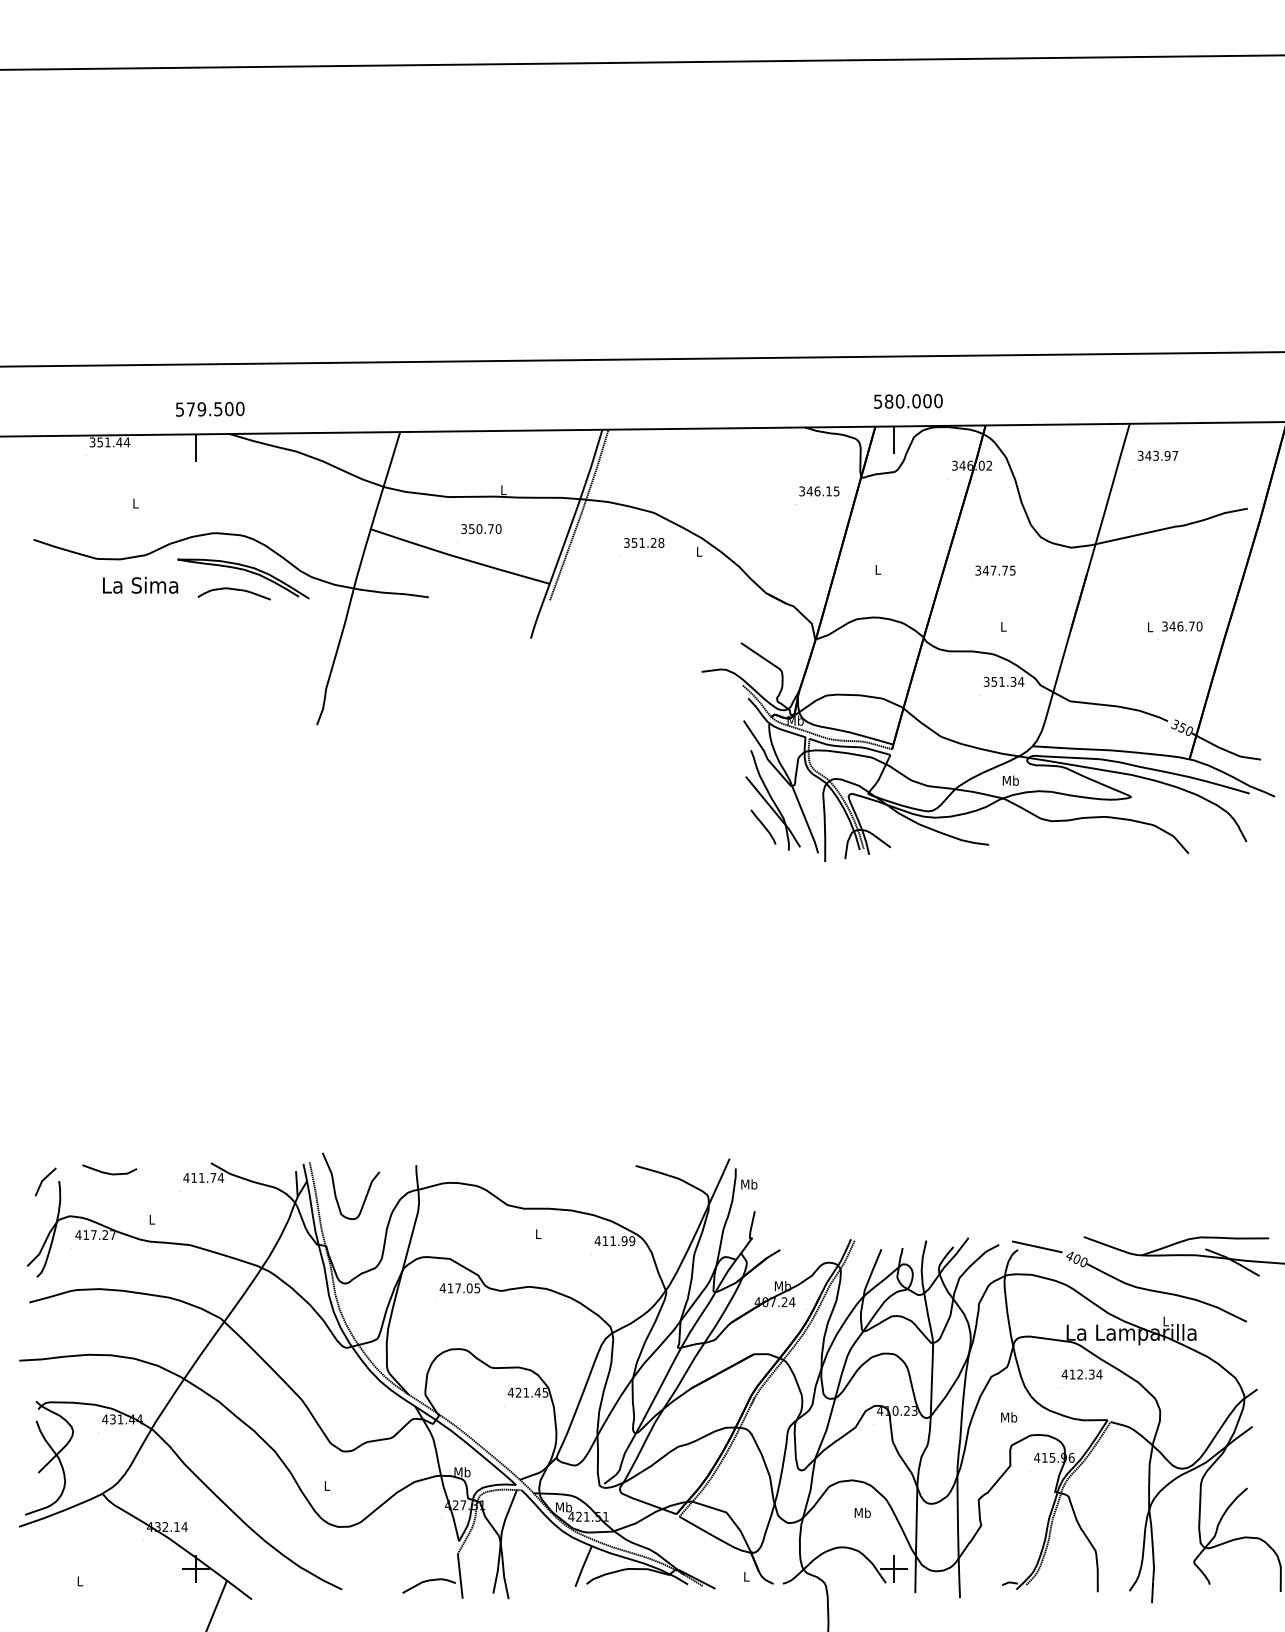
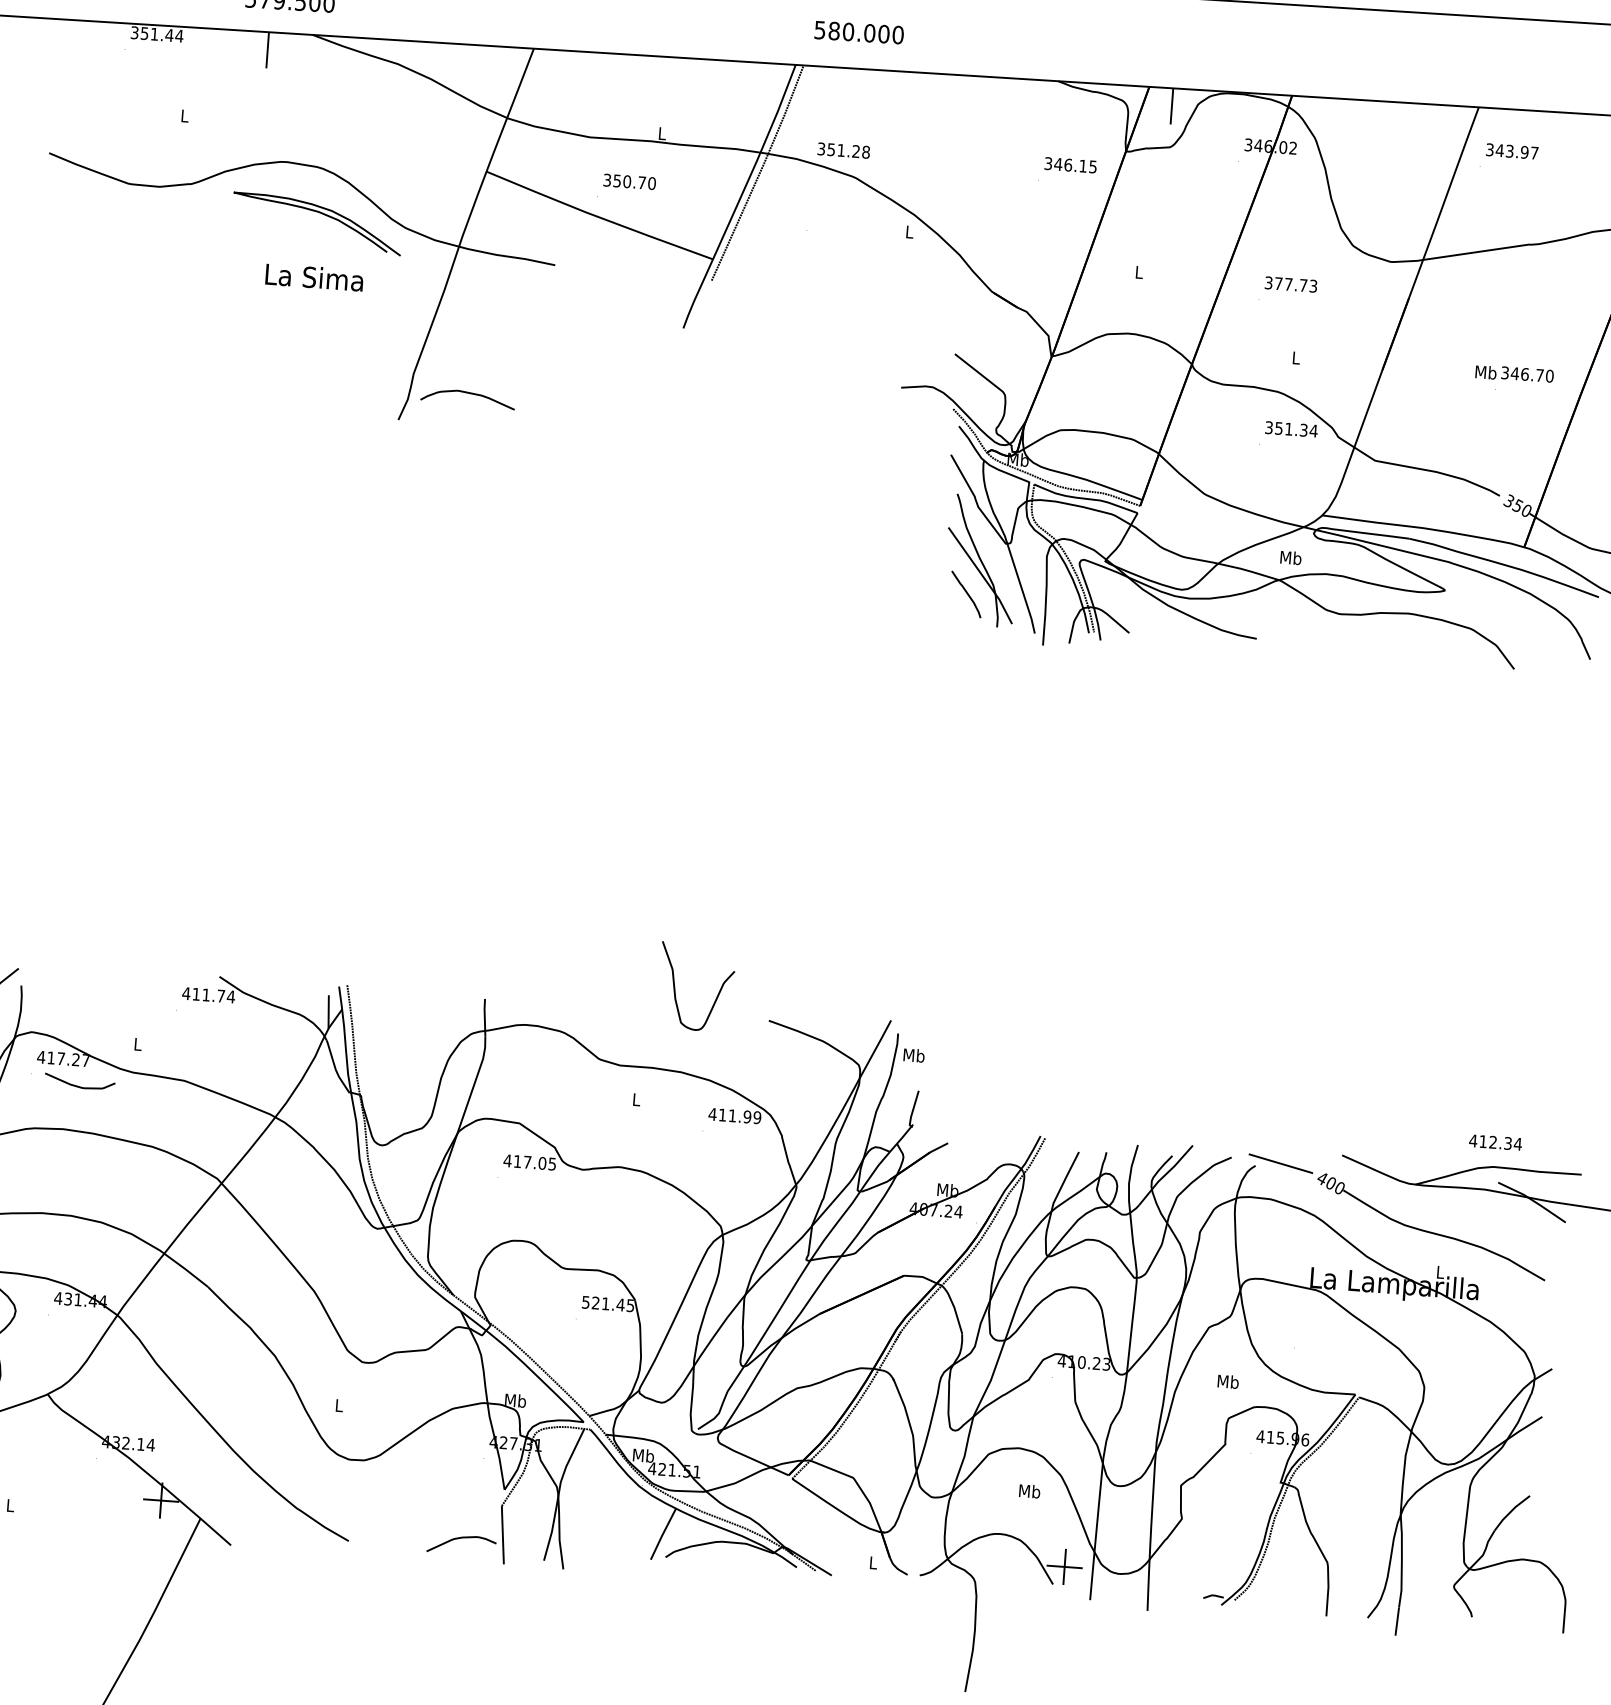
text: (908, 400) -> (859, 31), moved
text: (644, 542) -> (844, 150), moved
text: (998, 570) -> (1294, 284), 347.75 -> 377.73
text: (140, 584) -> (314, 276), moved
curve: (233, 590) -> (467, 394), moved
text: (1150, 627) -> (1486, 372), L -> Mb
curve: (108, 1172) -> (78, 1085), moved
curve: (335, 1188) -> (676, 988), moved
text: (1081, 1374) -> (1494, 1142), moved
text: (510, 1392) -> (585, 1302), 421.45 -> 521.45

